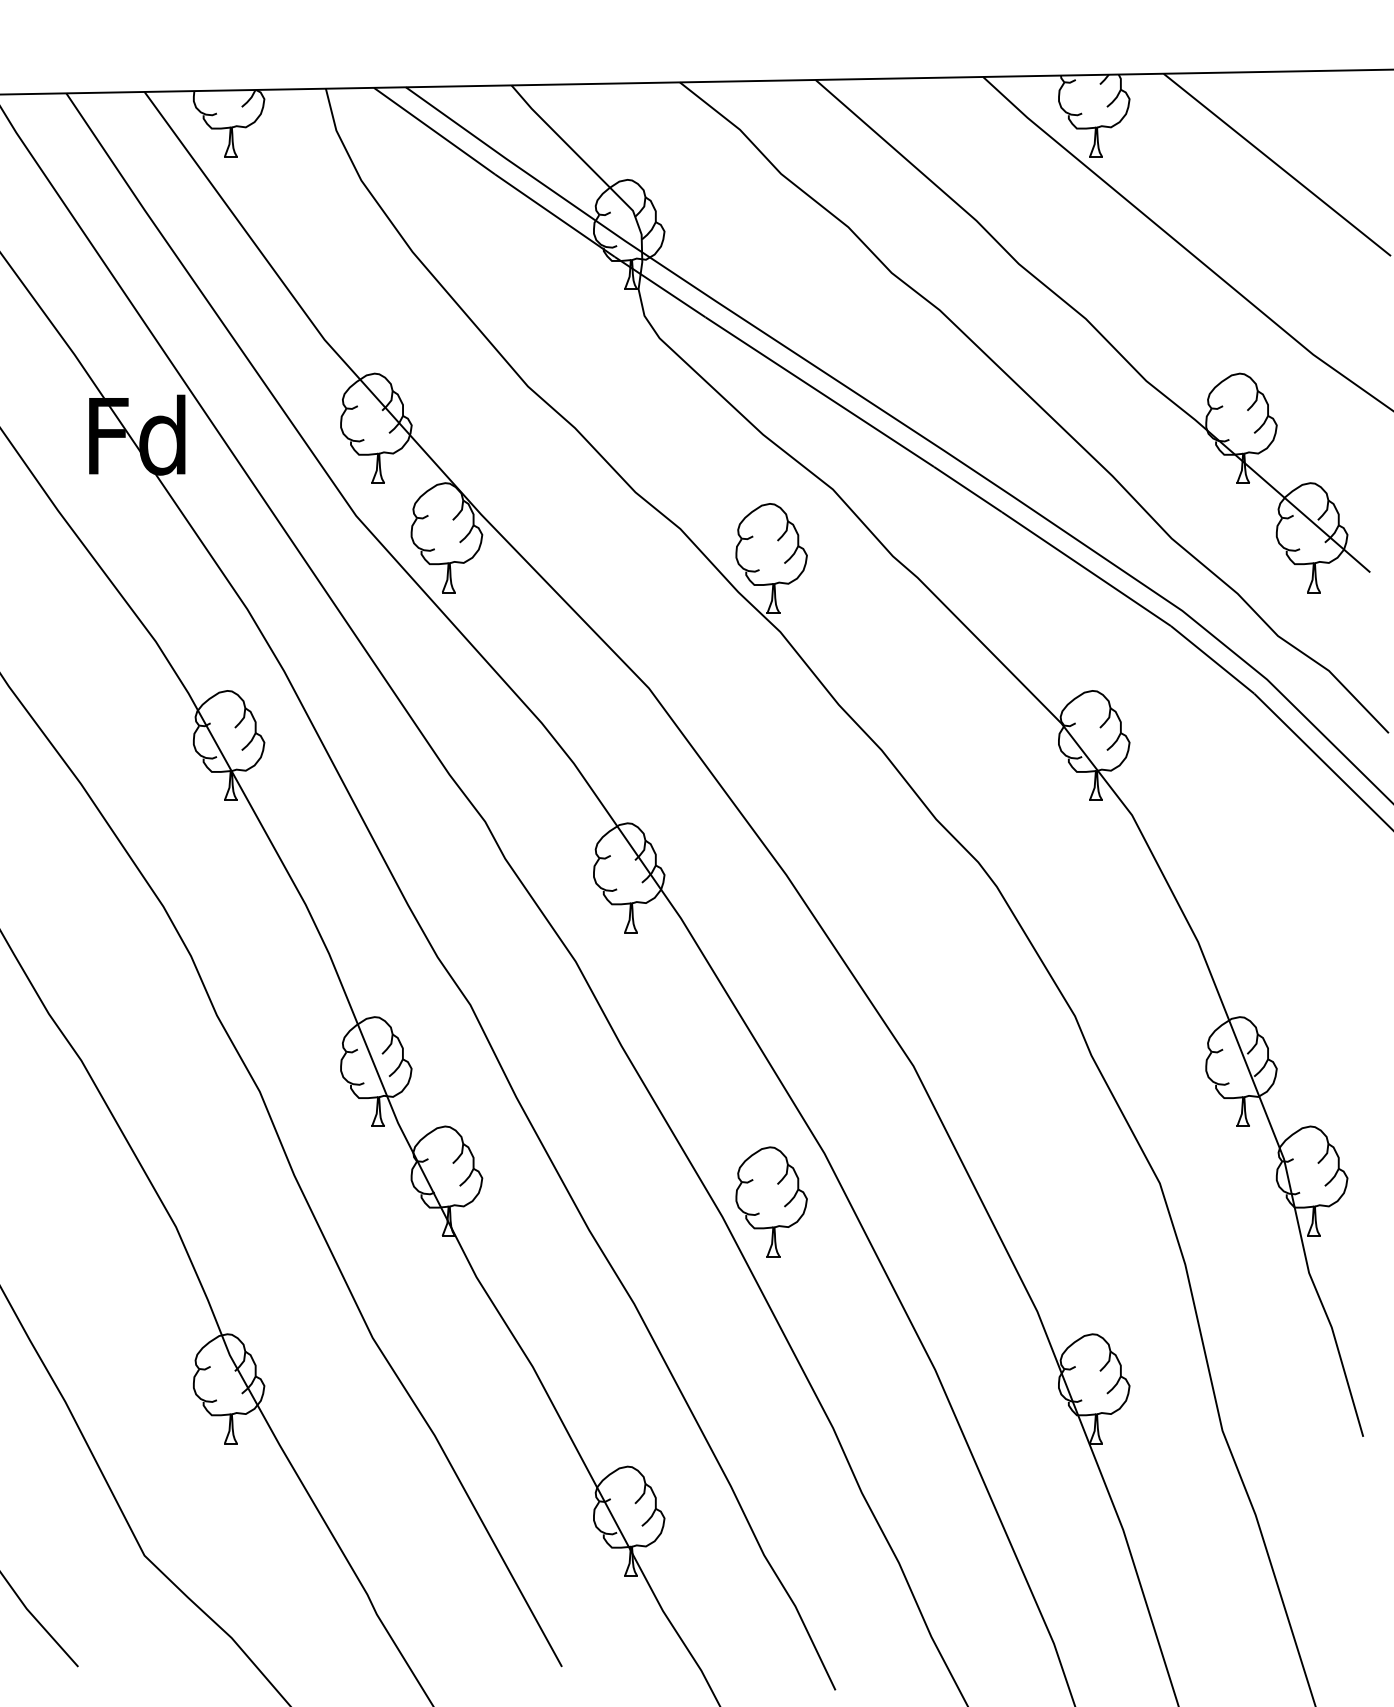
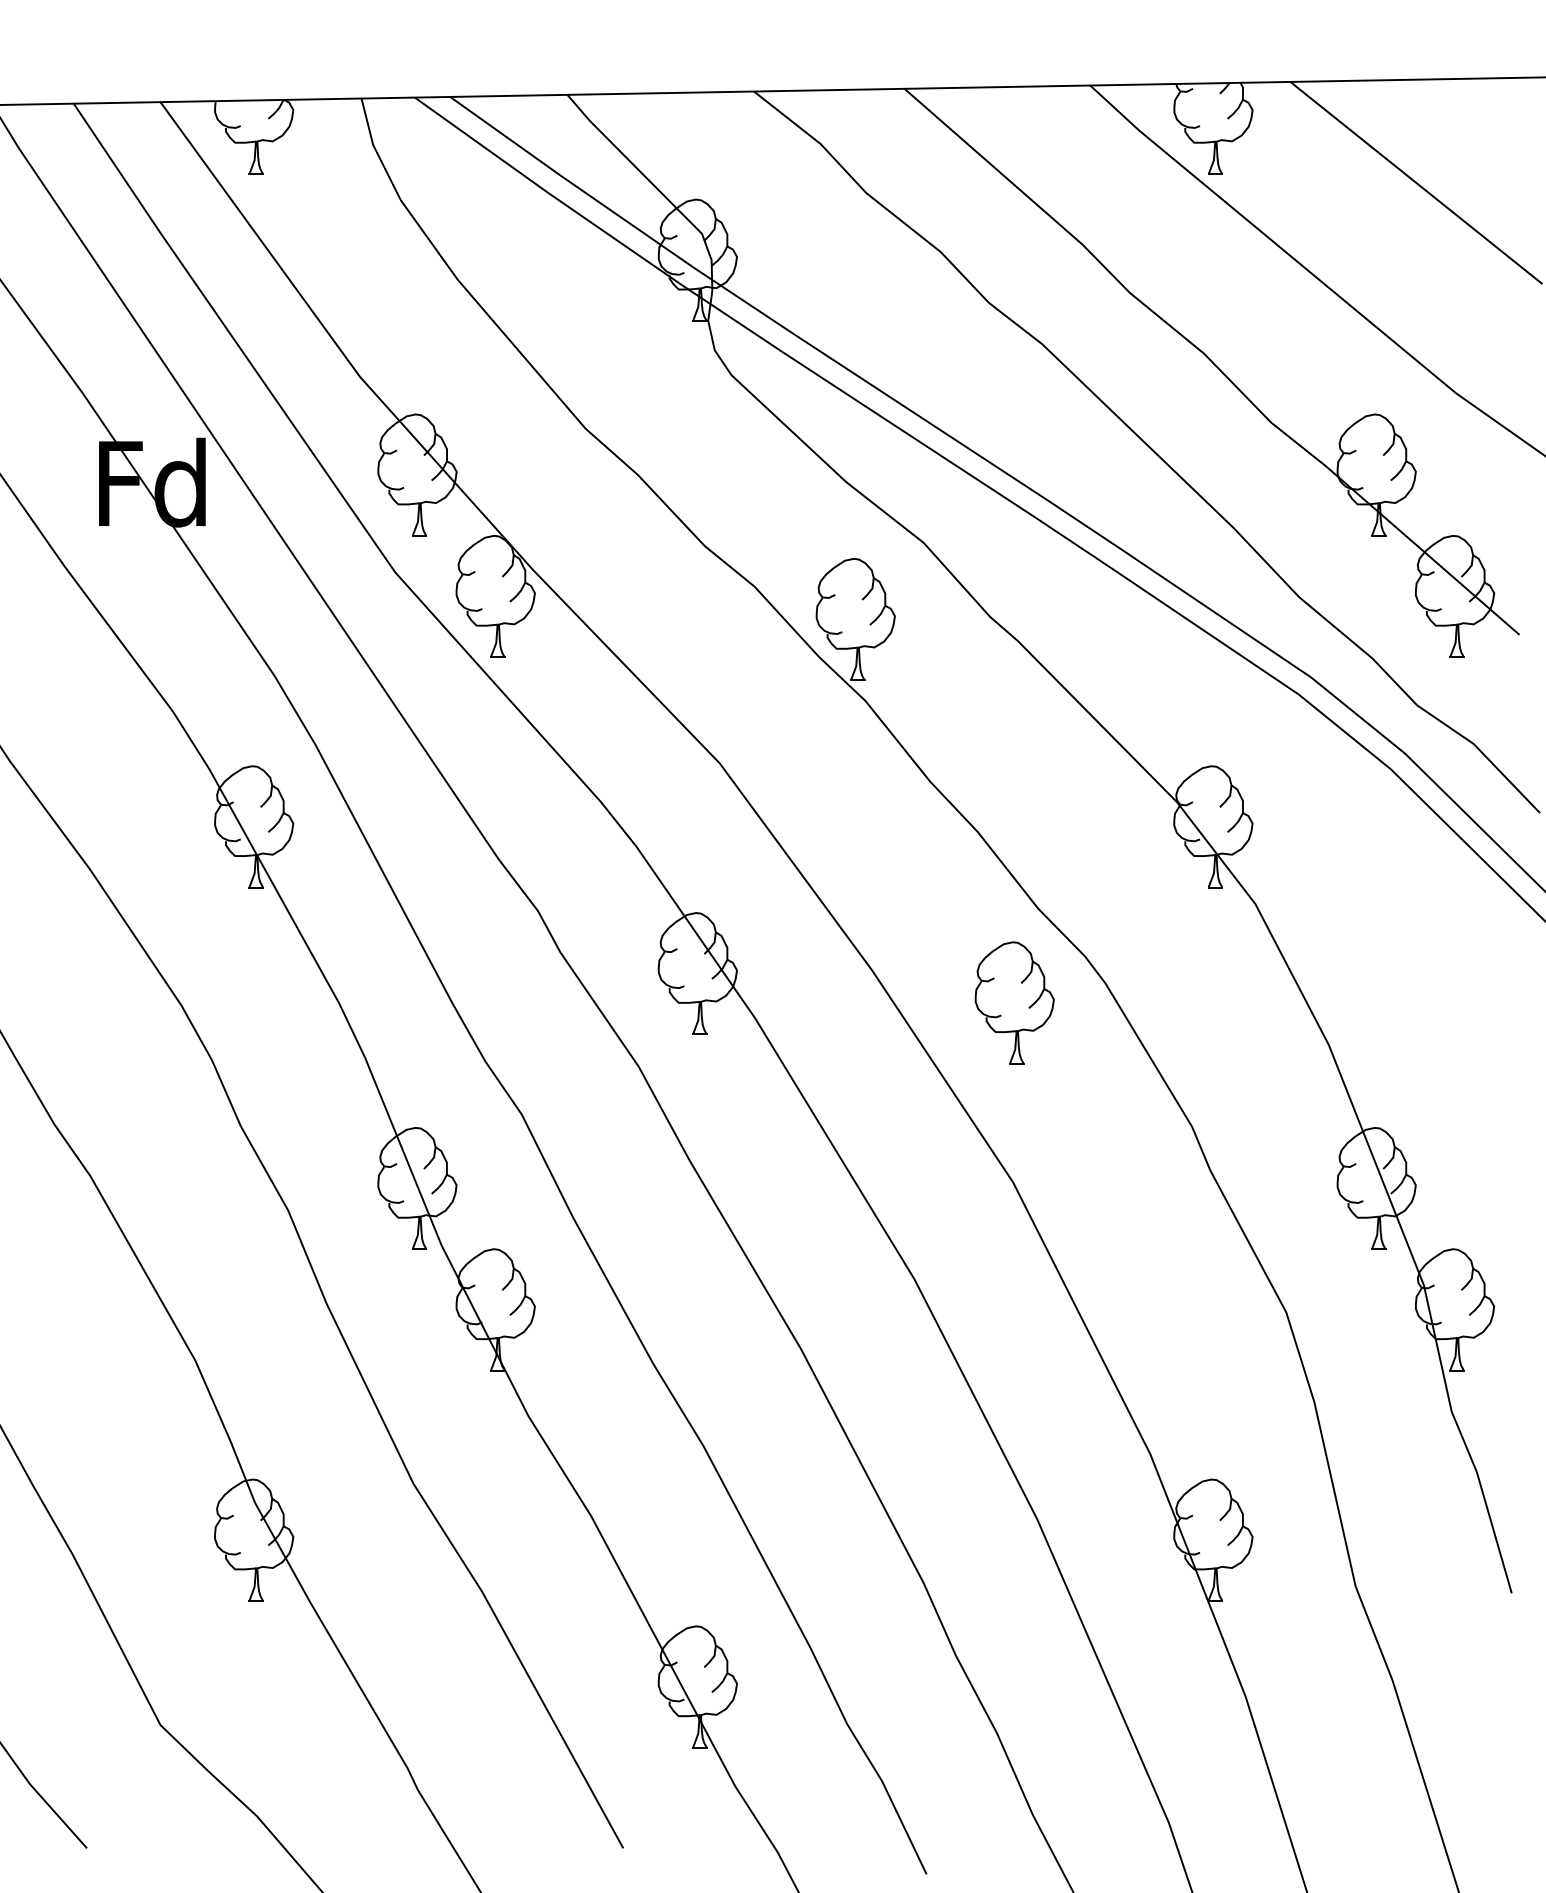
part: (771, 1201) -> (1014, 1002), moved

